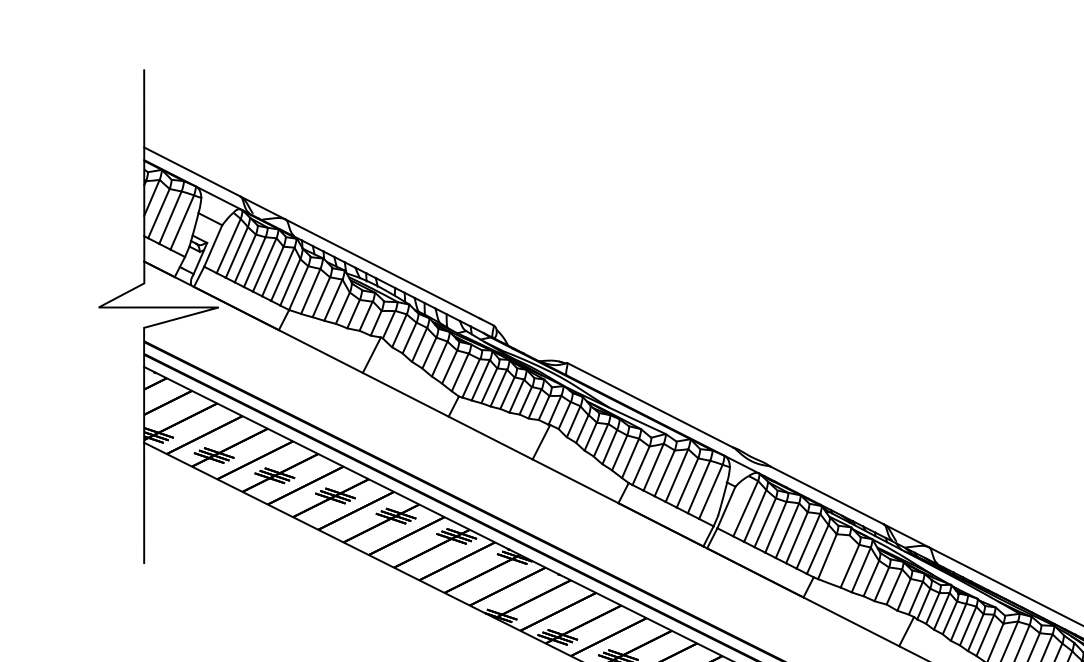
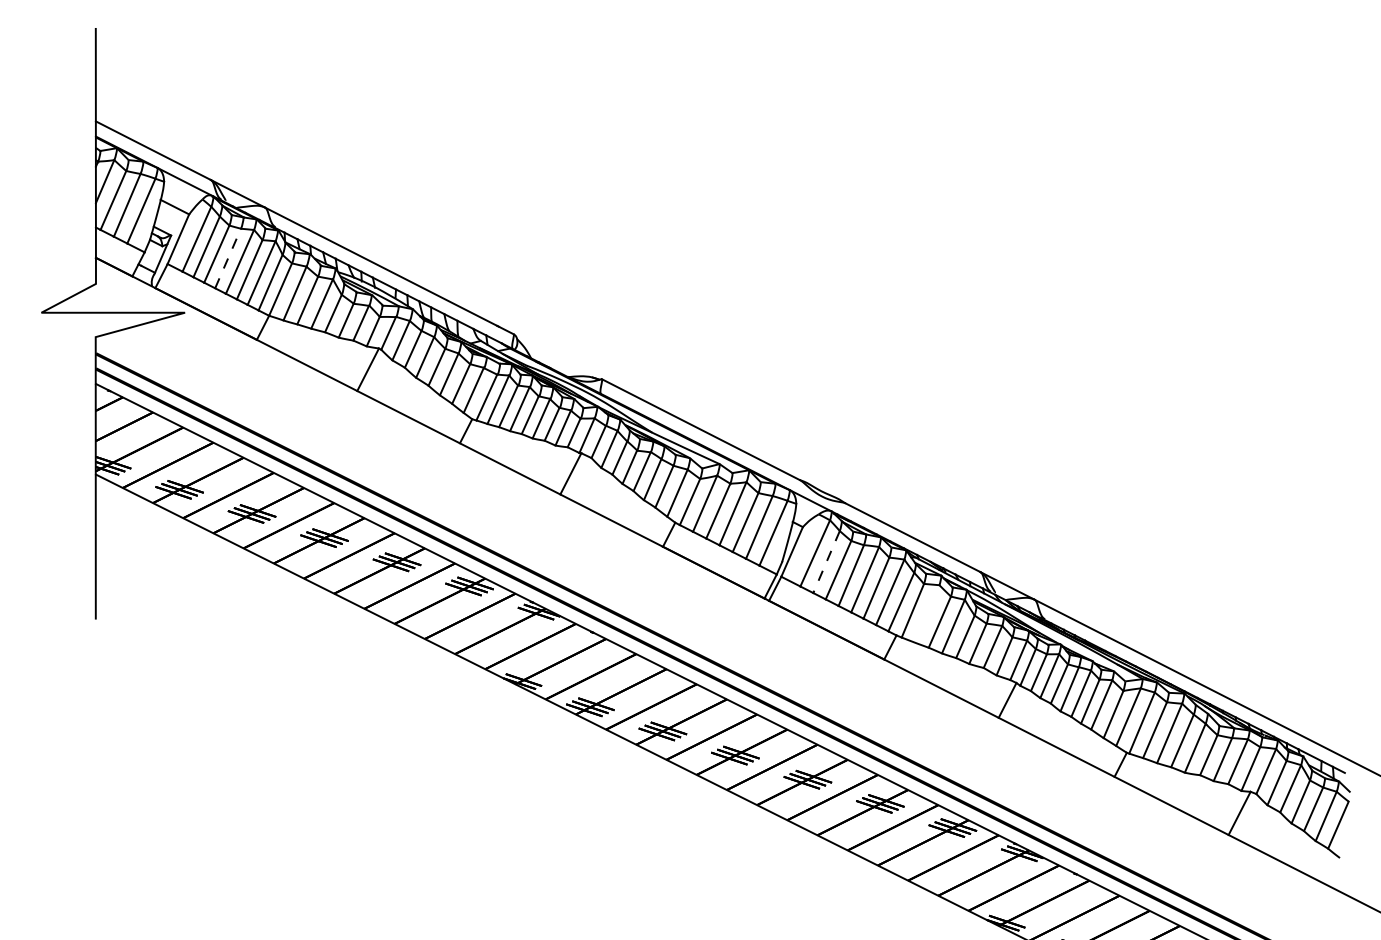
line: (255, 262) -> (228, 258), solid -> dashed
line: (755, 516) -> (826, 562), solid -> dashed

